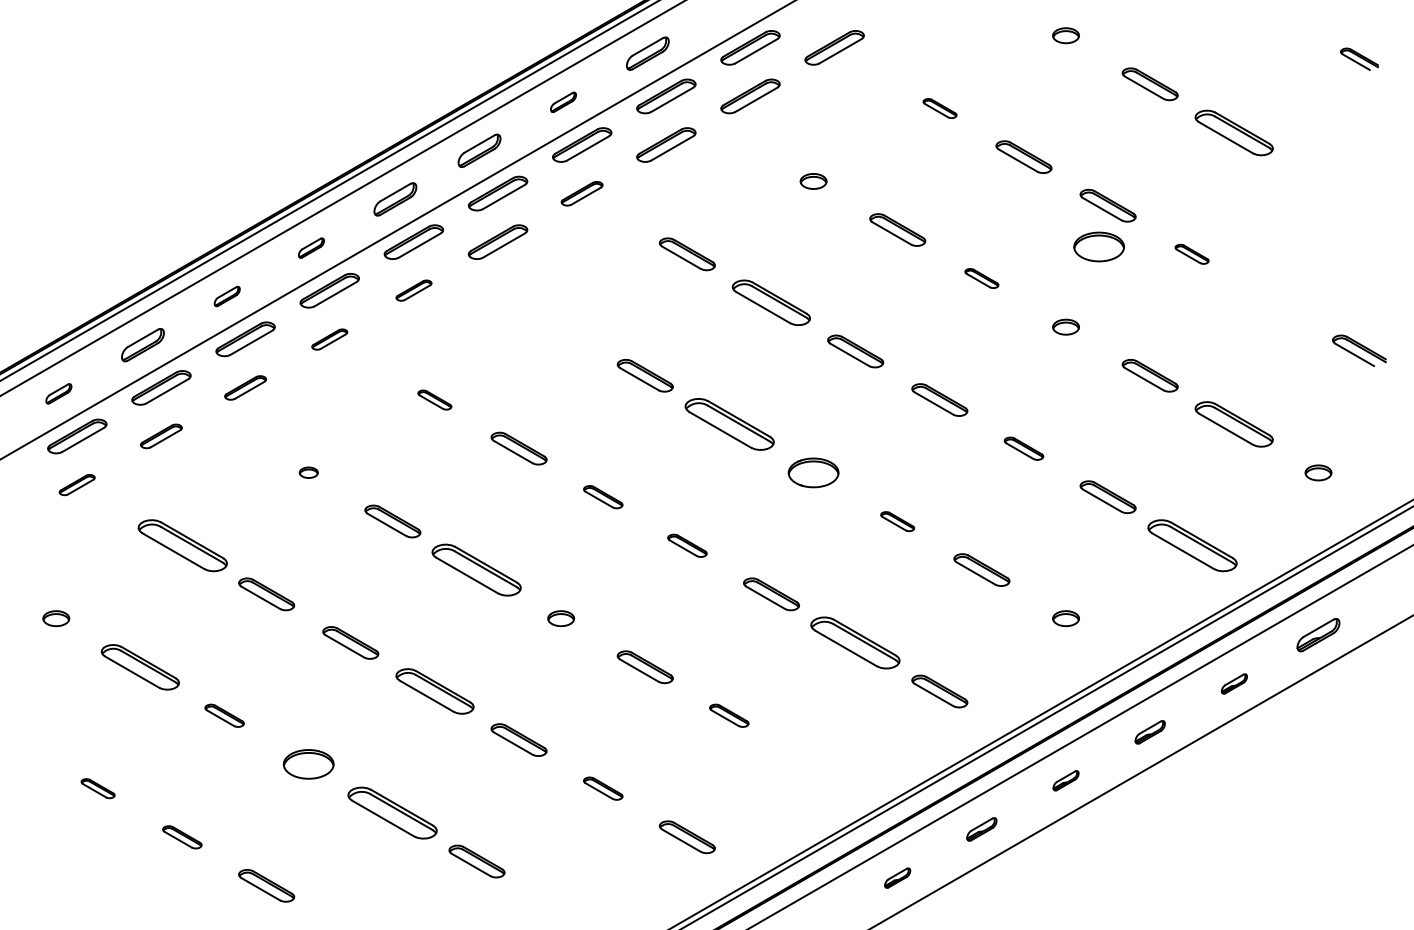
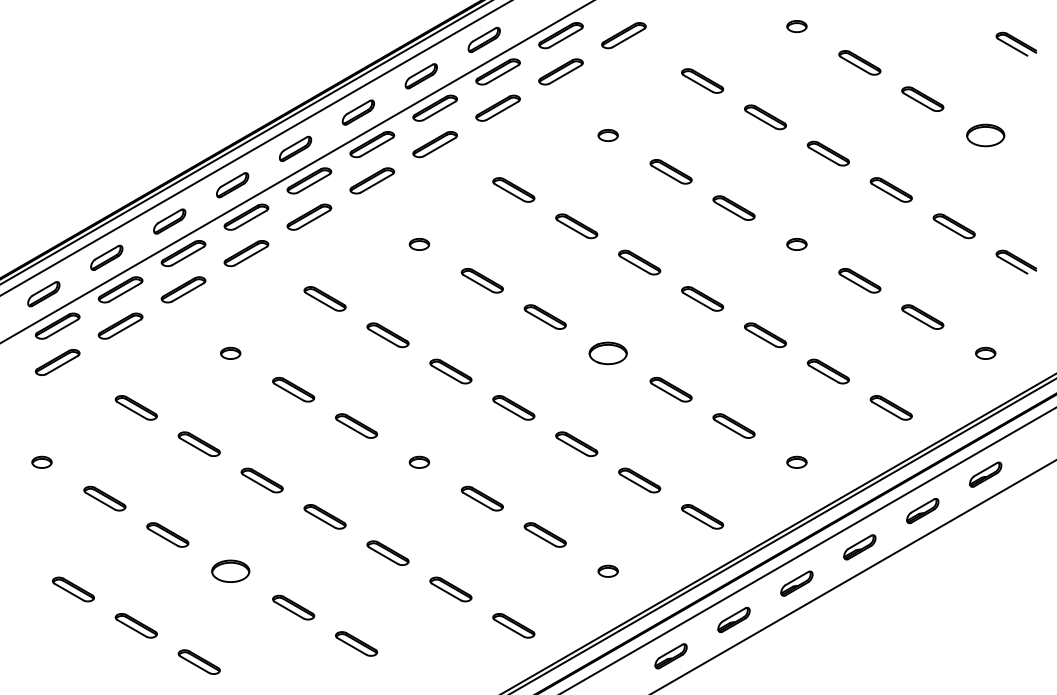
part: (1359, 58) -> (1016, 43), size x1.43
part: (562, 102) -> (420, 76), size x1.67
part: (939, 107) -> (702, 80), size x1.67
part: (1233, 131) -> (922, 98), size x0.71
part: (581, 193) -> (434, 144), size x1.43
part: (1098, 246) -> (985, 135), moved
part: (311, 248) -> (232, 185), size x1.67
part: (1191, 253) -> (890, 189), size x1.67
part: (981, 277) -> (733, 207), size x1.67
part: (414, 289) -> (309, 216), size x1.67
part: (226, 296) -> (169, 221), size x1.67
part: (771, 303) -> (576, 226), size x0.71
part: (1275, 303) -> (953, 226), added
part: (561, 325) -> (419, 243), added
part: (329, 339) -> (246, 253), size x1.67
part: (245, 387) -> (183, 289), size x1.43
part: (58, 394) -> (43, 294), size x1.67
part: (434, 399) -> (324, 298), size x1.67
part: (728, 423) -> (544, 316), size x0.62
part: (1233, 423) -> (922, 316), size x0.71
part: (161, 435) -> (120, 325), size x1.43
part: (1023, 448) -> (765, 335), size x1.43
part: (308, 471) -> (230, 352), size x1.43
part: (77, 485) -> (57, 362), size x1.67
part: (602, 497) -> (450, 371), size x1.43
part: (896, 521) -> (670, 389), size x1.67
part: (181, 545) -> (135, 407), size x0.62
part: (686, 545) -> (513, 407), size x1.43
part: (1191, 545) -> (890, 407), size x0.62
part: (476, 569) -> (356, 425), size x0.62
part: (855, 642) -> (639, 480), size x0.62
part: (139, 666) -> (104, 498), size x0.71
part: (1233, 684) -> (922, 511), size x1.67
part: (434, 691) -> (324, 516), size x0.71
part: (224, 715) -> (167, 534), size x1.43
part: (728, 715) -> (544, 534), size x1.43
part: (1149, 732) -> (859, 547), size x1.43
part: (812, 763) -> (607, 570), added
part: (1065, 780) -> (796, 583), size x1.67
part: (97, 788) -> (72, 589), size x1.67
part: (602, 788) -> (450, 589), size x1.43
part: (392, 812) -> (293, 607), size x0.62
part: (981, 828) -> (733, 619), size x1.43
part: (181, 836) -> (135, 625), size x1.43
part: (896, 878) -> (670, 656), size x1.67

